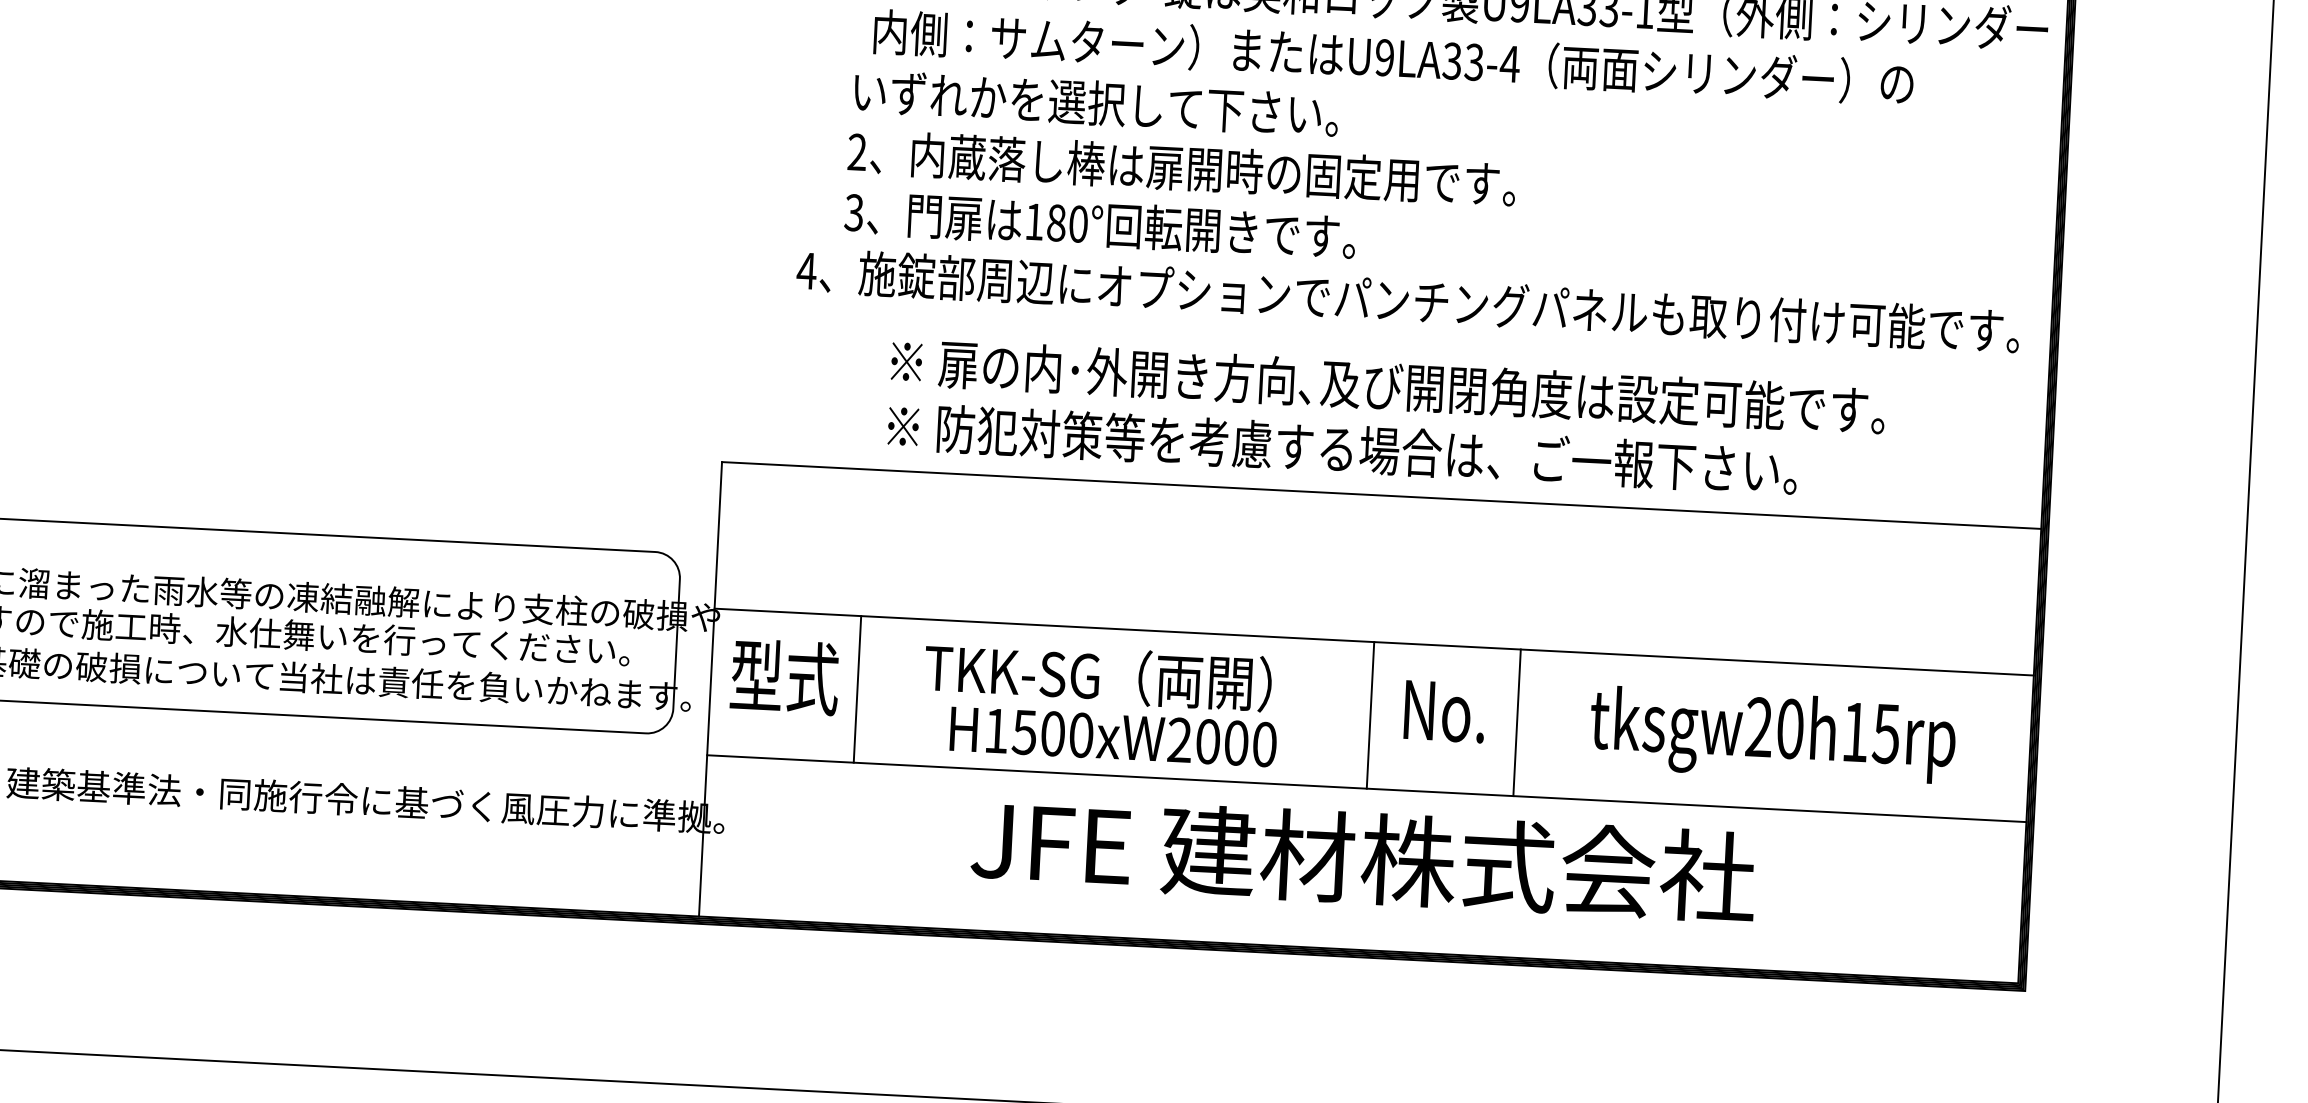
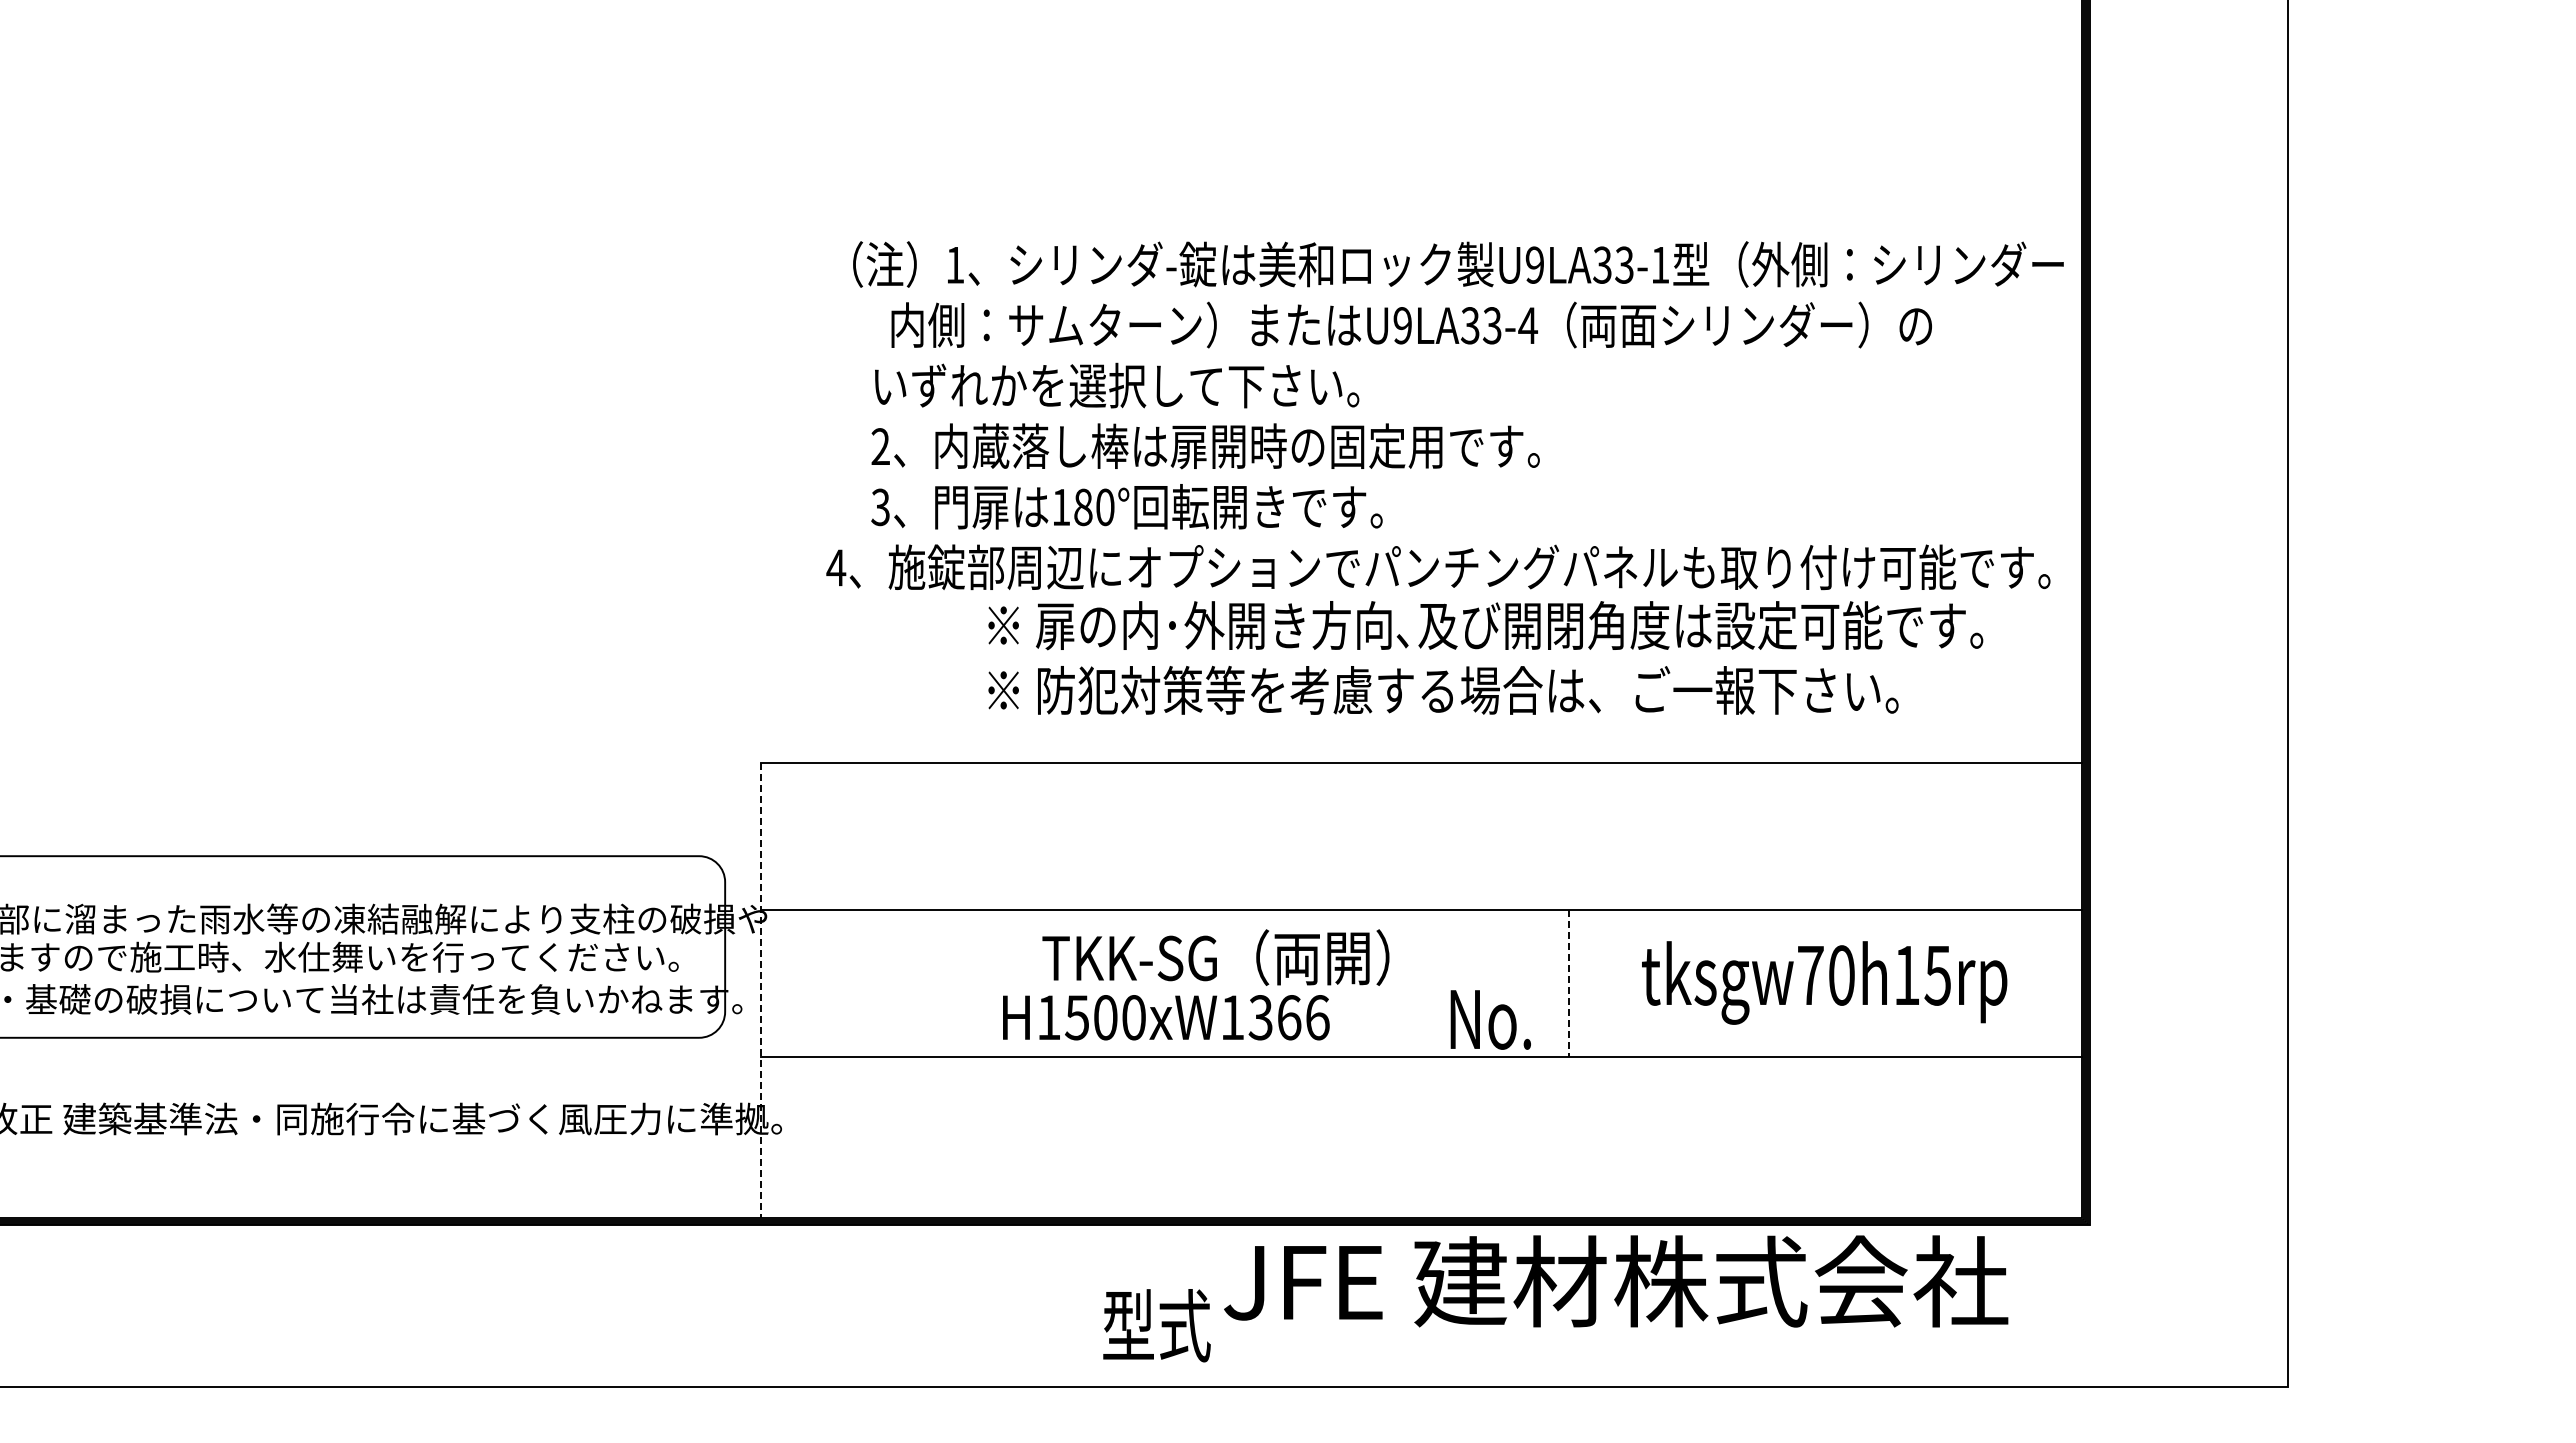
text: (1386, 418) -> (1485, 657), moved
text: (1097, 675) -> (1215, 957), moved
text: (784, 677) -> (1156, 1325), moved
line: (857, 688) -> (908, 982), removed
line: (710, 690) -> (761, 991), solid -> dashed
text: (1444, 711) -> (1490, 1019), moved
line: (1370, 714) -> (1421, 982), removed
line: (1517, 723) -> (1568, 983), solid -> dashed
text: (1759, 726) -> (1810, 974), tksgw20h15rp -> tksgw70h15rp
text: (1221, 742) -> (1274, 1017), H1500xW2000 -> H1500xW1366
text: (1363, 858) -> (1616, 1281), moved

